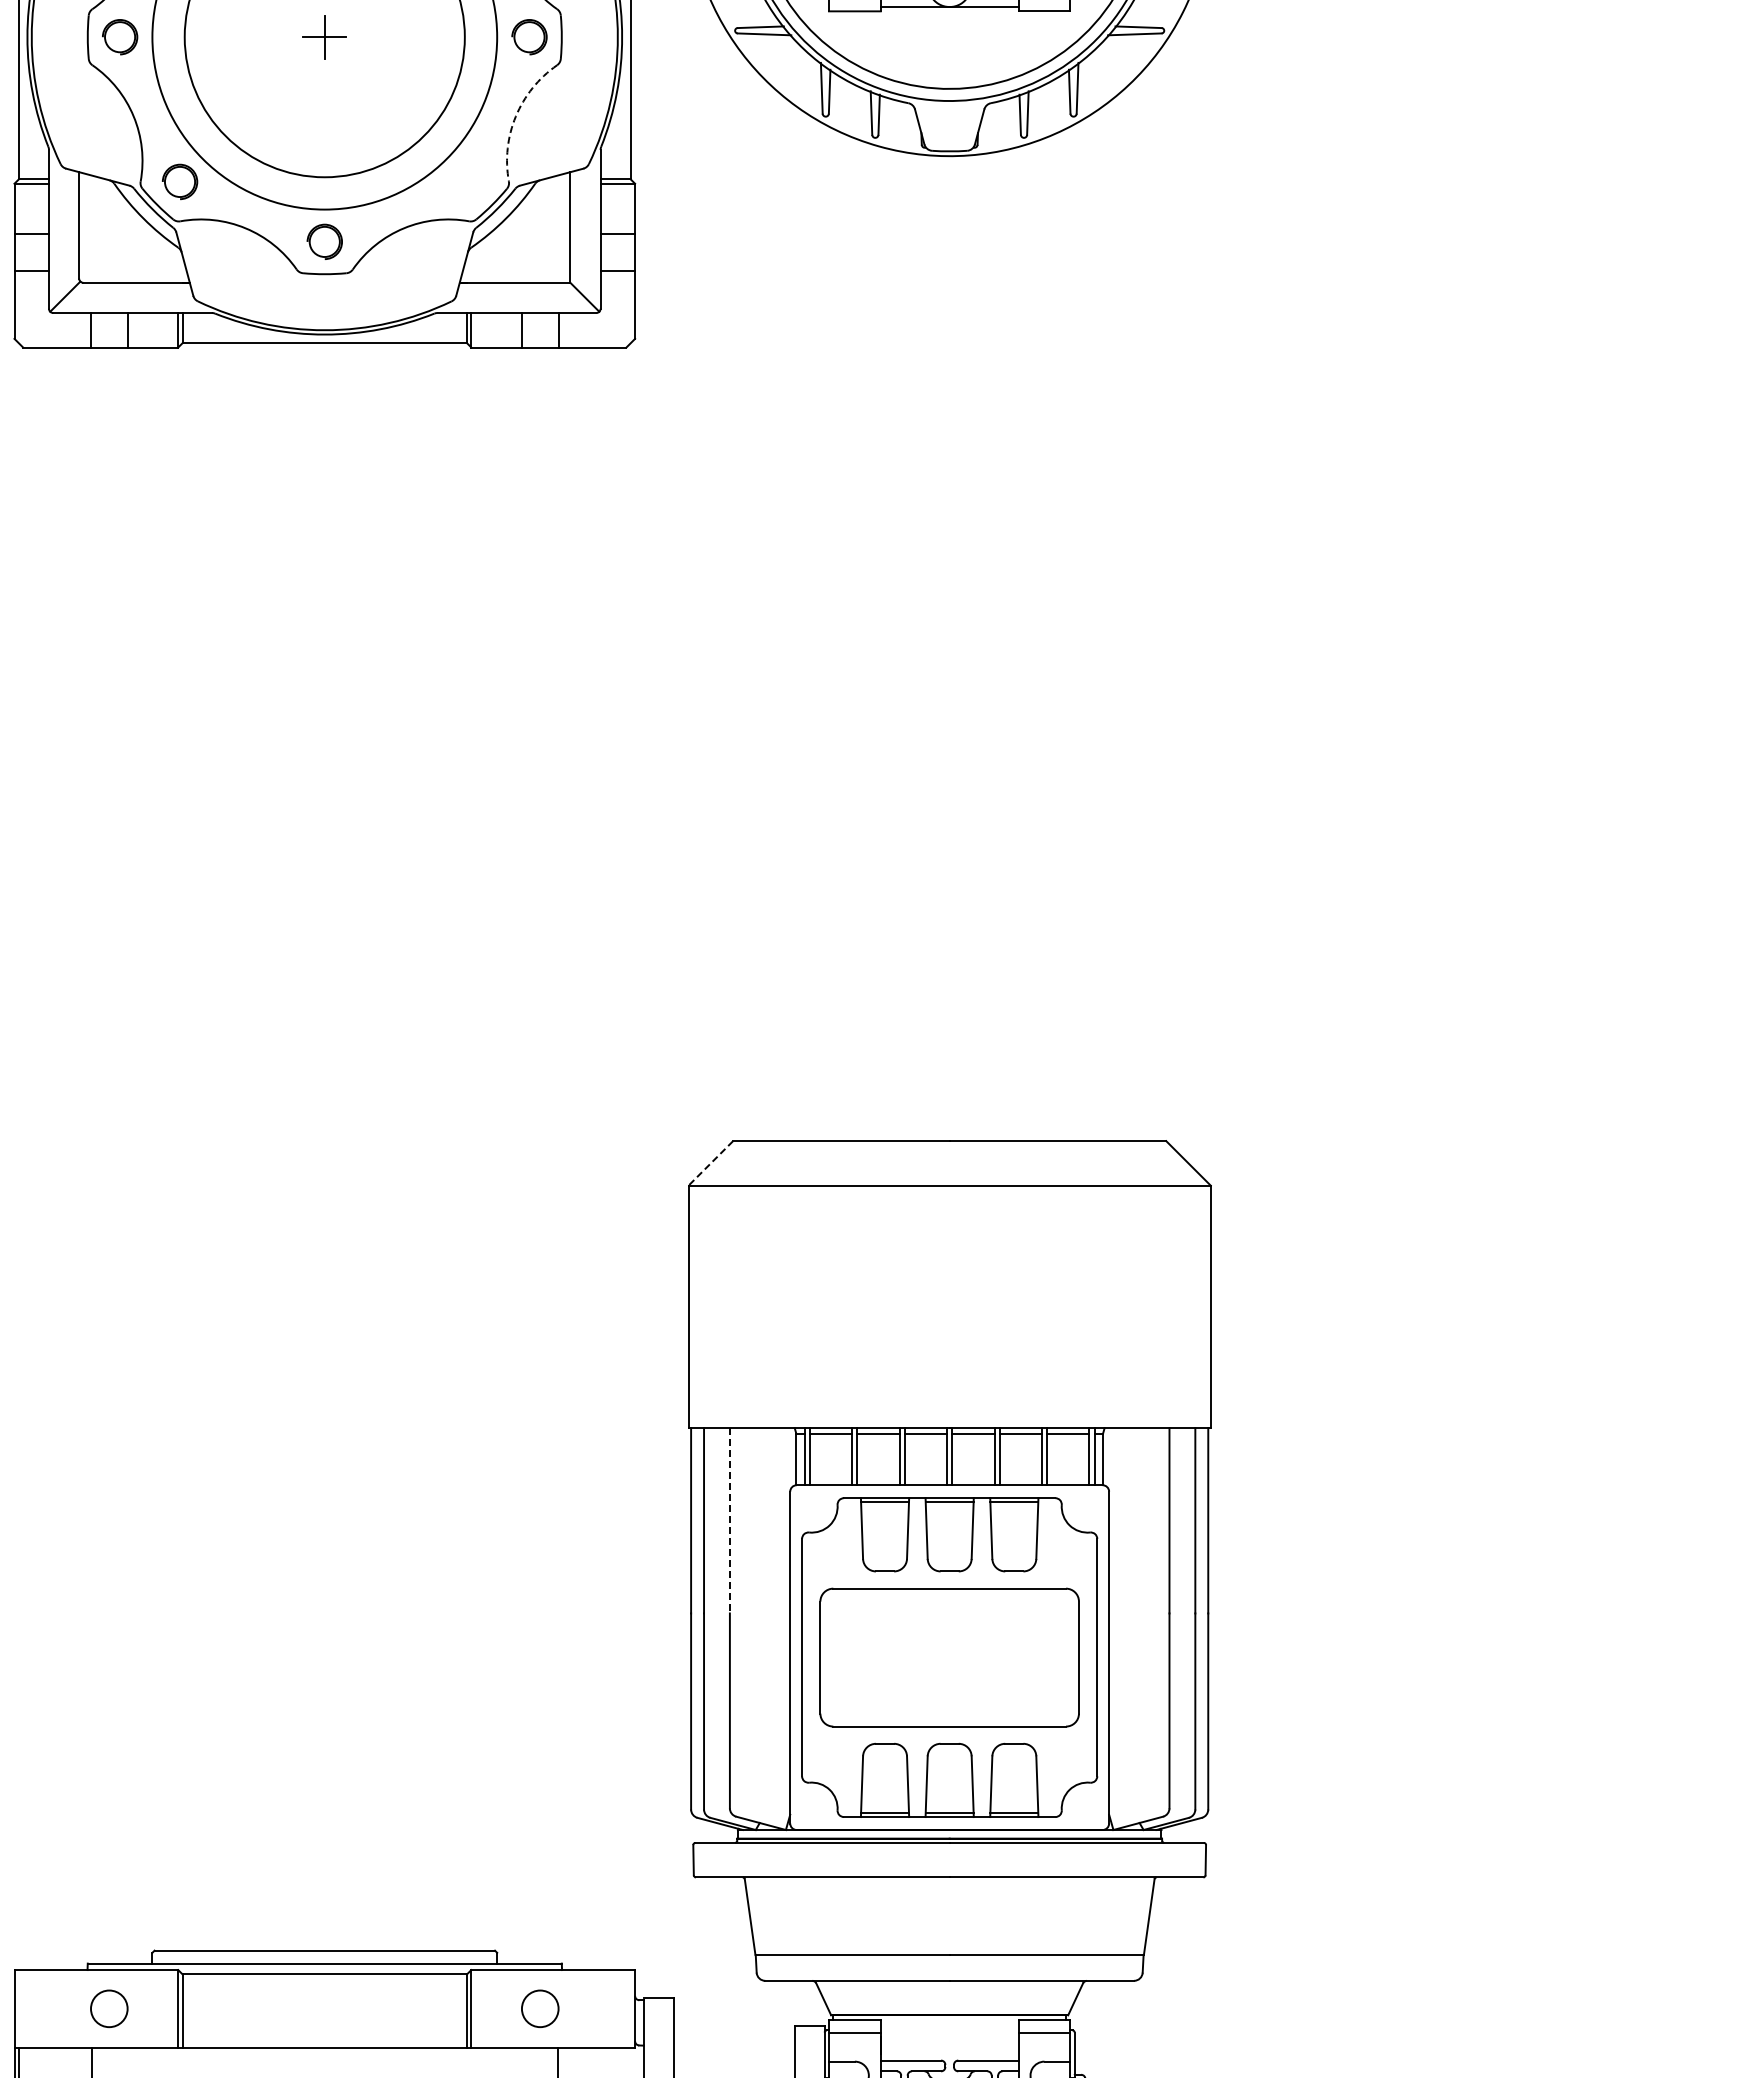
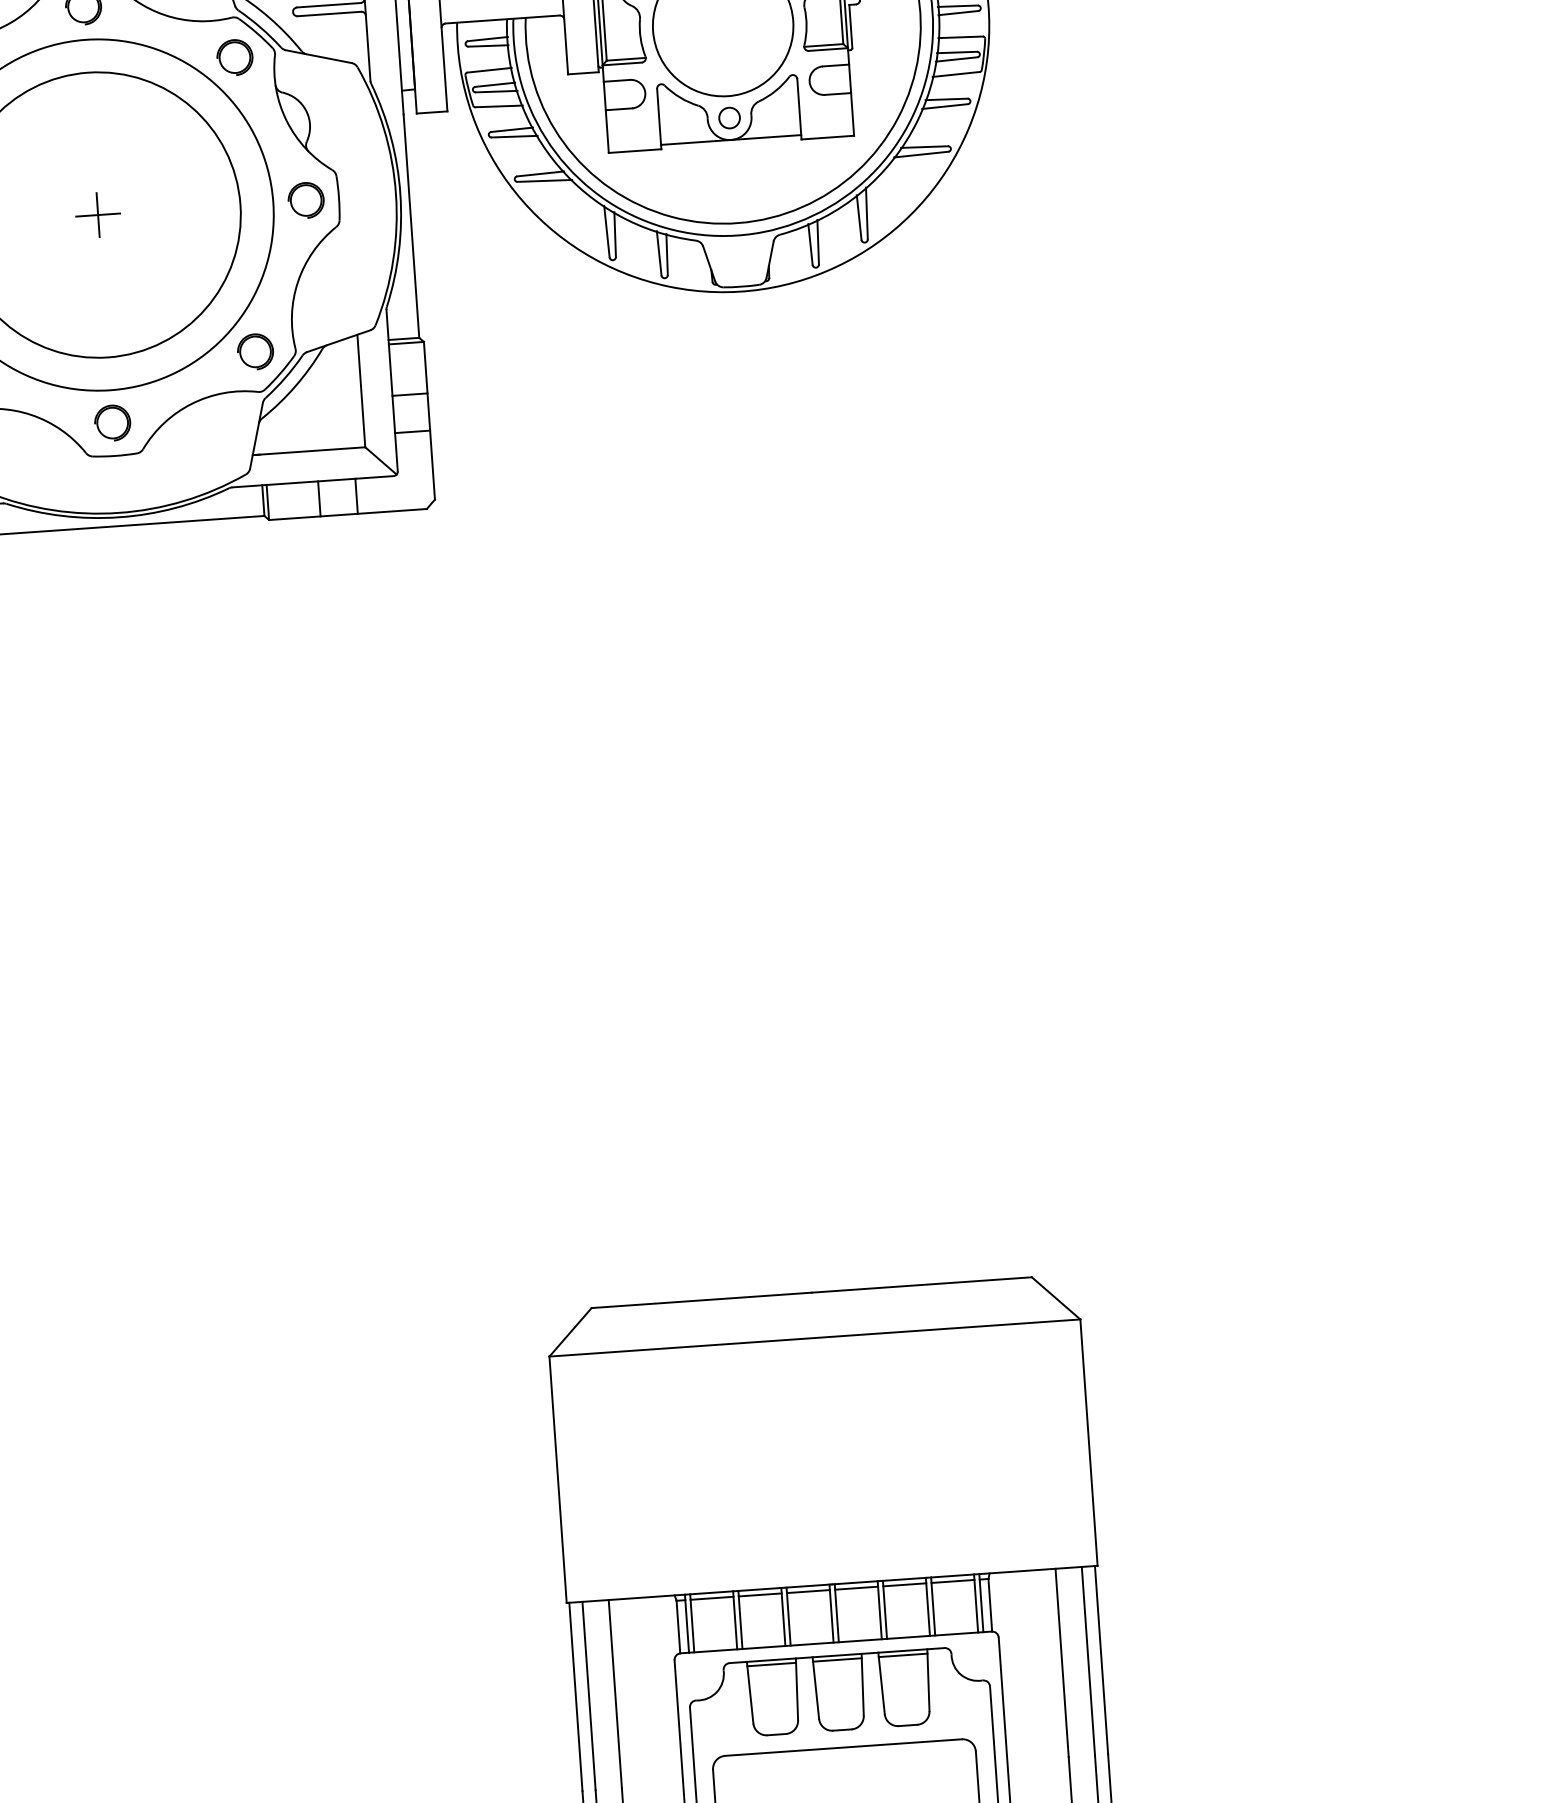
arc: (515, 116) -> (297, 282), dashed -> solid
part: (469, 181) -> (255, 351), added
line: (710, 1163) -> (570, 1332), dashed -> solid
line: (729, 1520) -> (614, 1693), dashed -> solid

